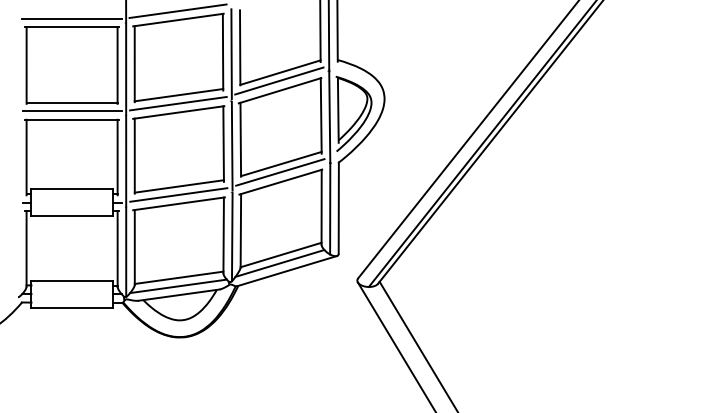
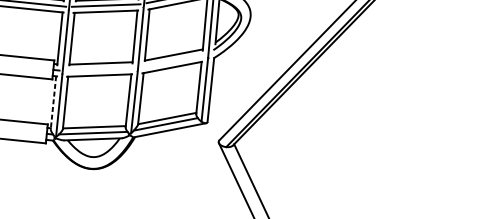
line: (280, 172) -> (172, 60), removed
line: (178, 194) -> (99, 68), removed
line: (117, 248) -> (53, 102), solid -> dashed

